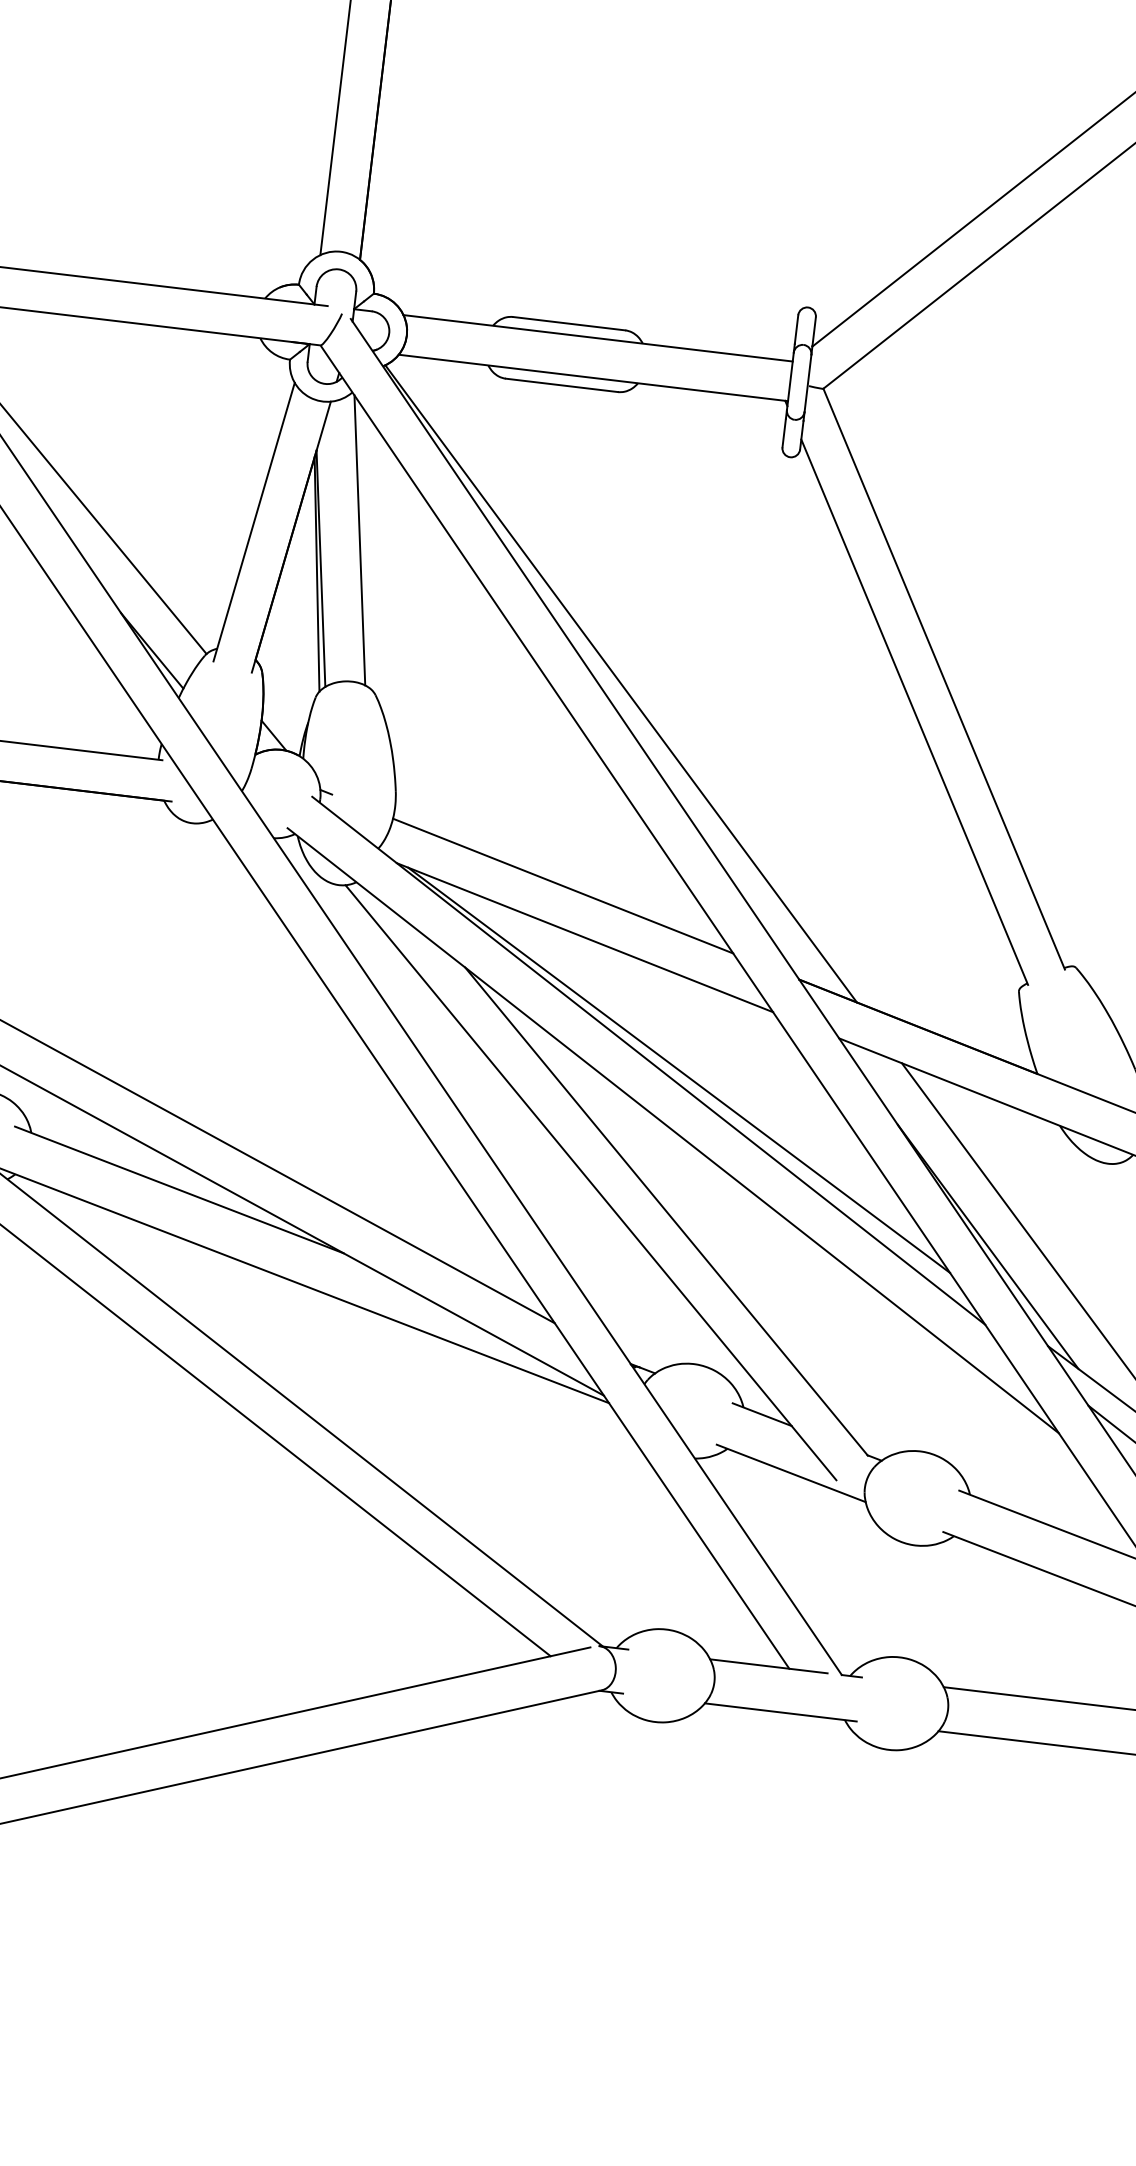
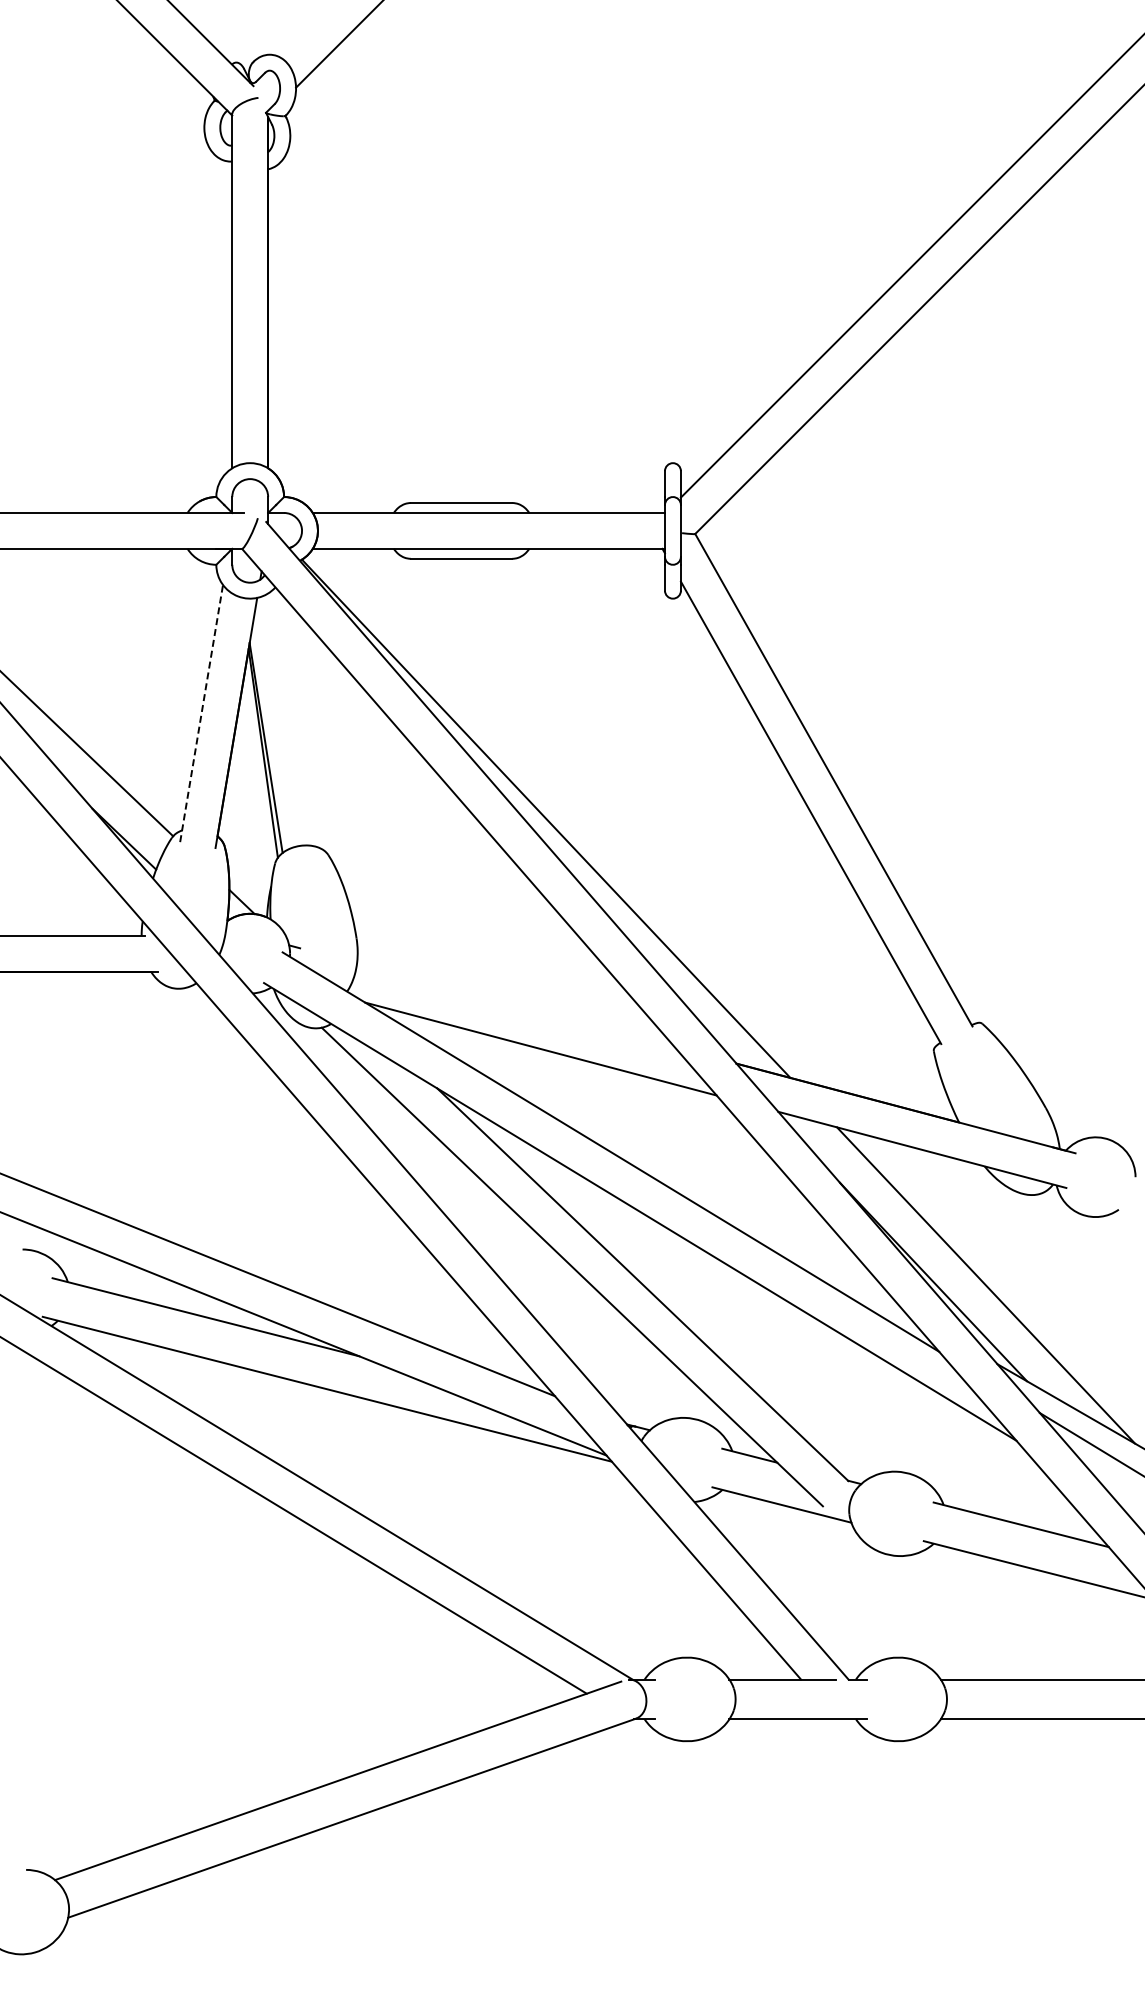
line: (254, 522) -> (201, 713), solid -> dashed
line: (359, 540) -> (297, 718), removed
line: (562, 886) -> (515, 1005), removed
line: (678, 1070) -> (638, 1157), removed

